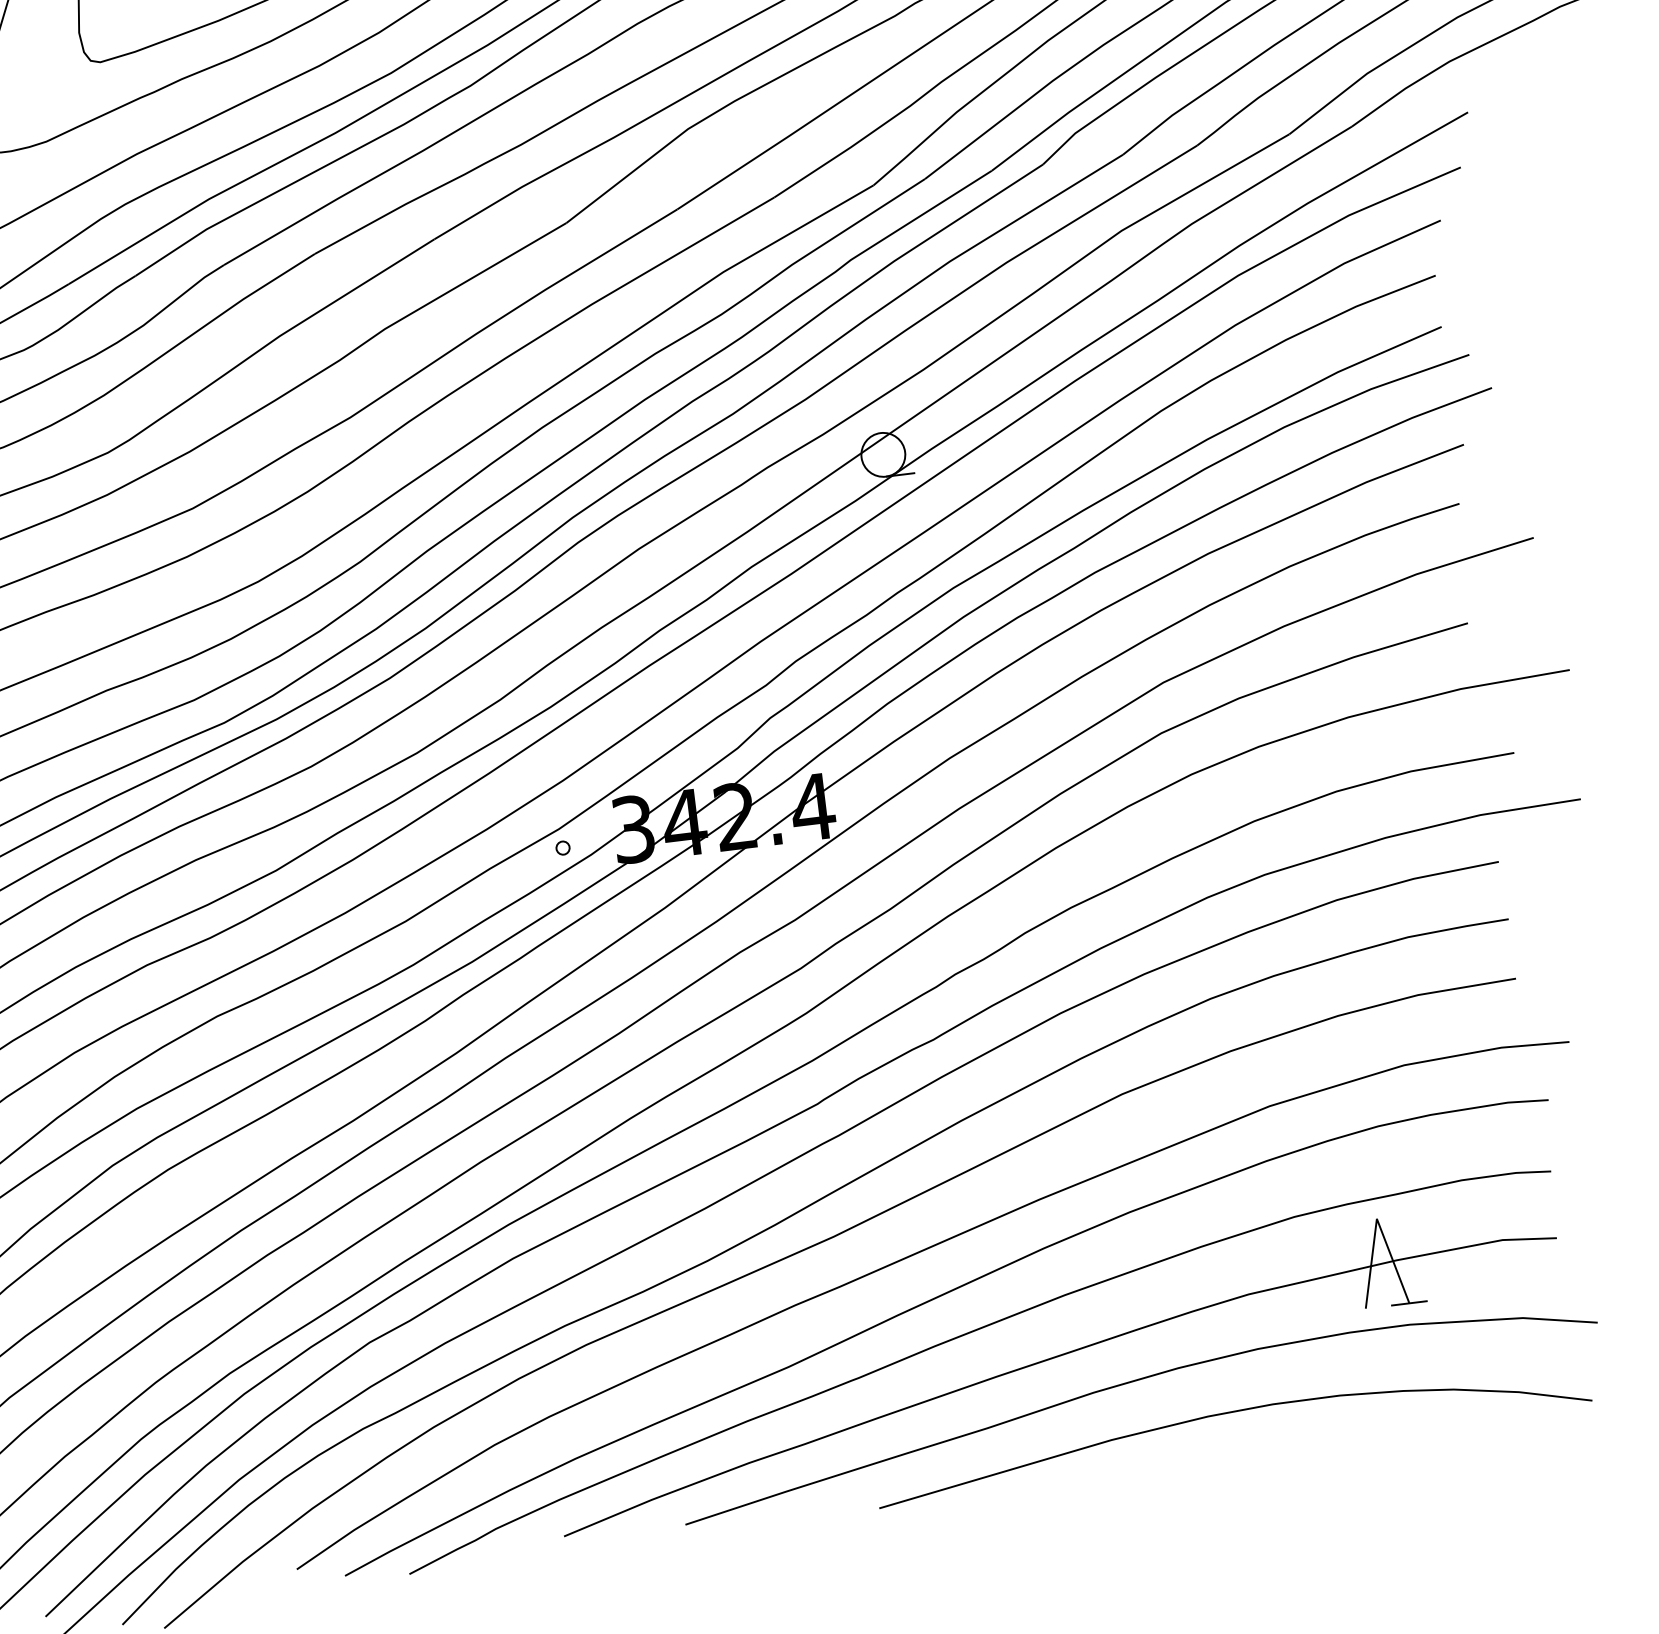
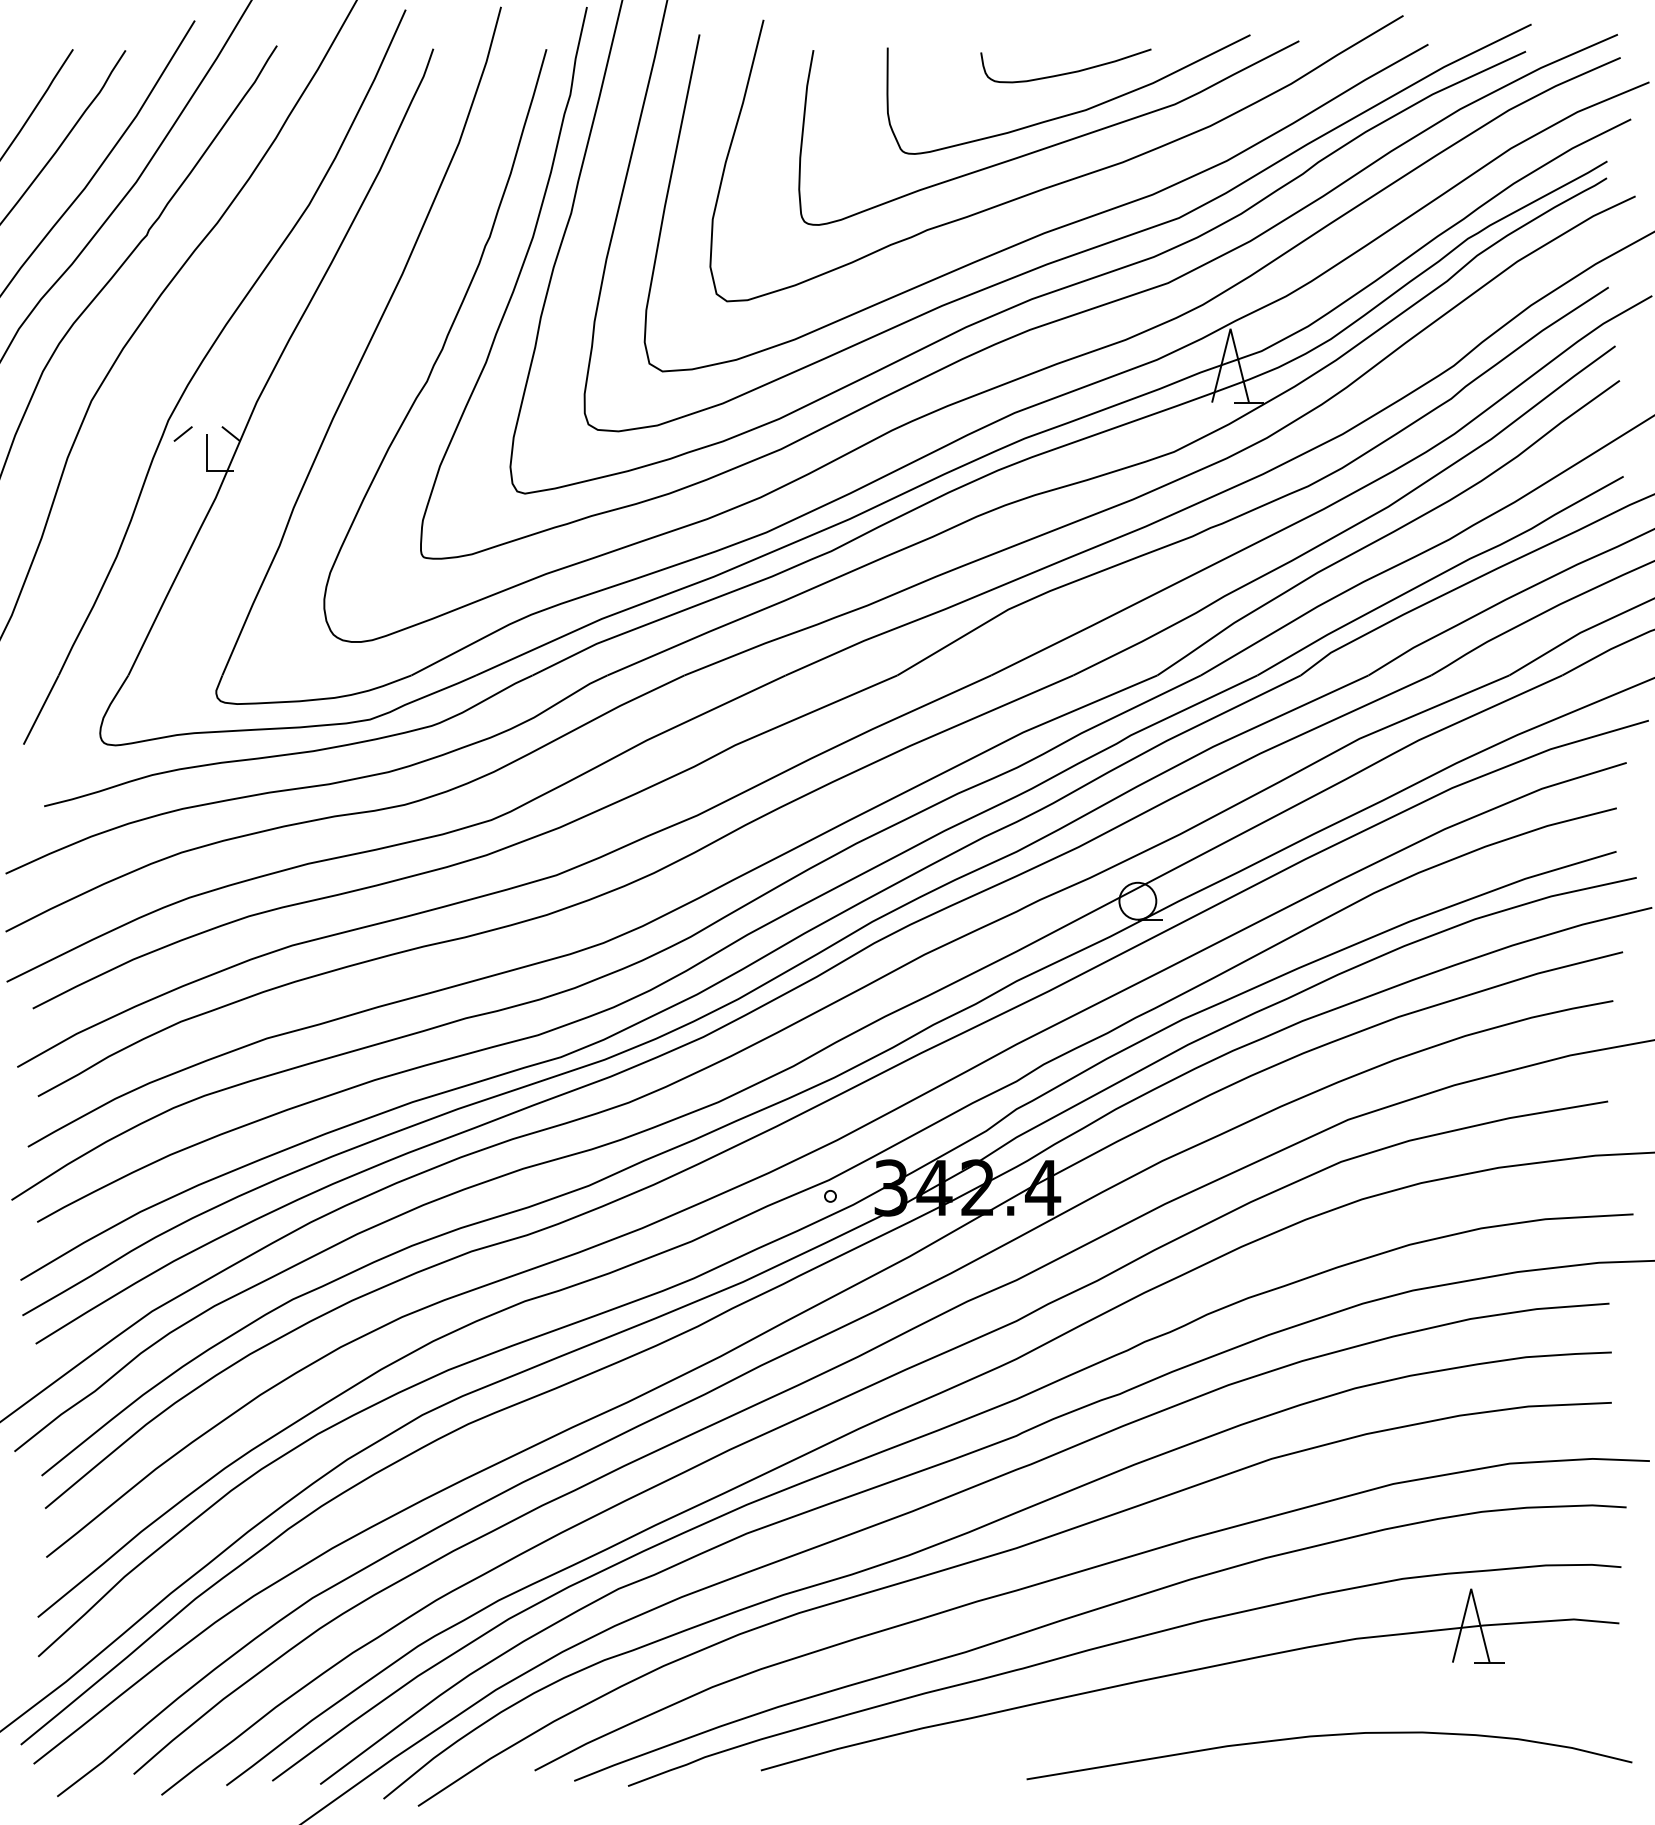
curve: (1134, 1382) -> (1252, 1700), removed

